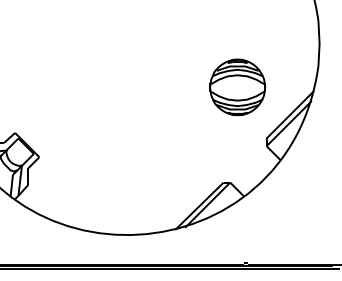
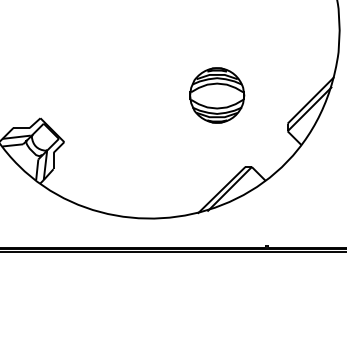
part: (237, 87) -> (217, 95), moved

